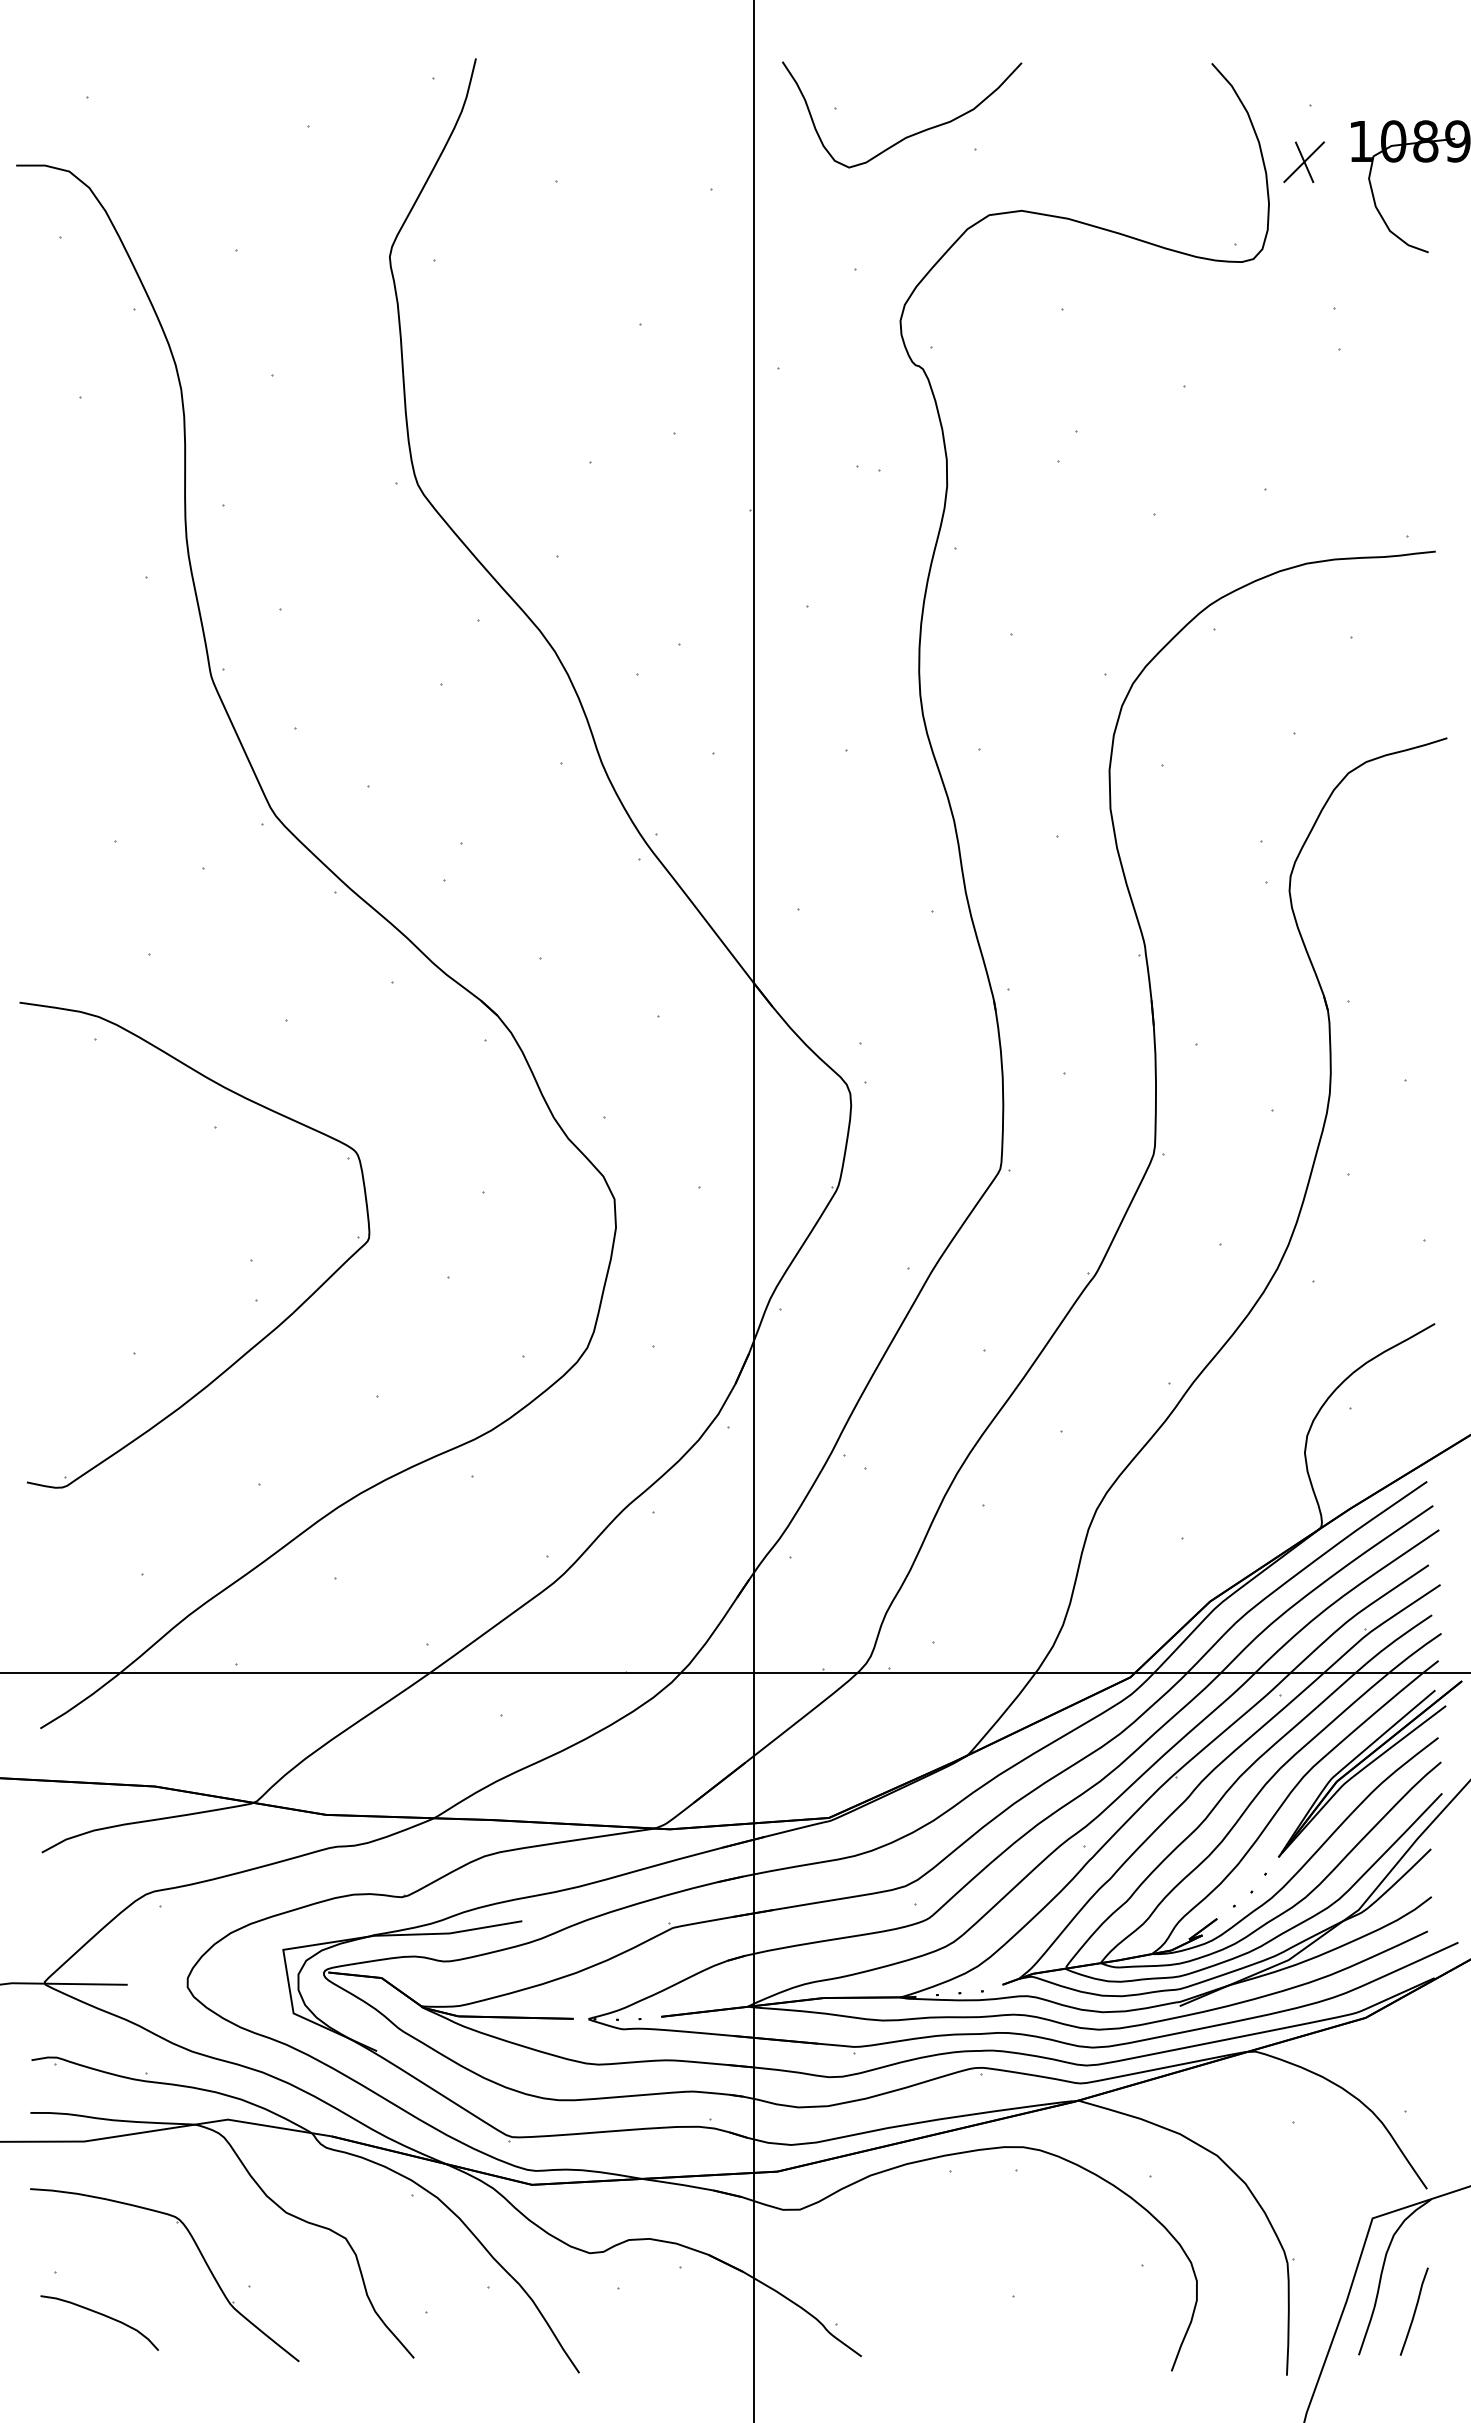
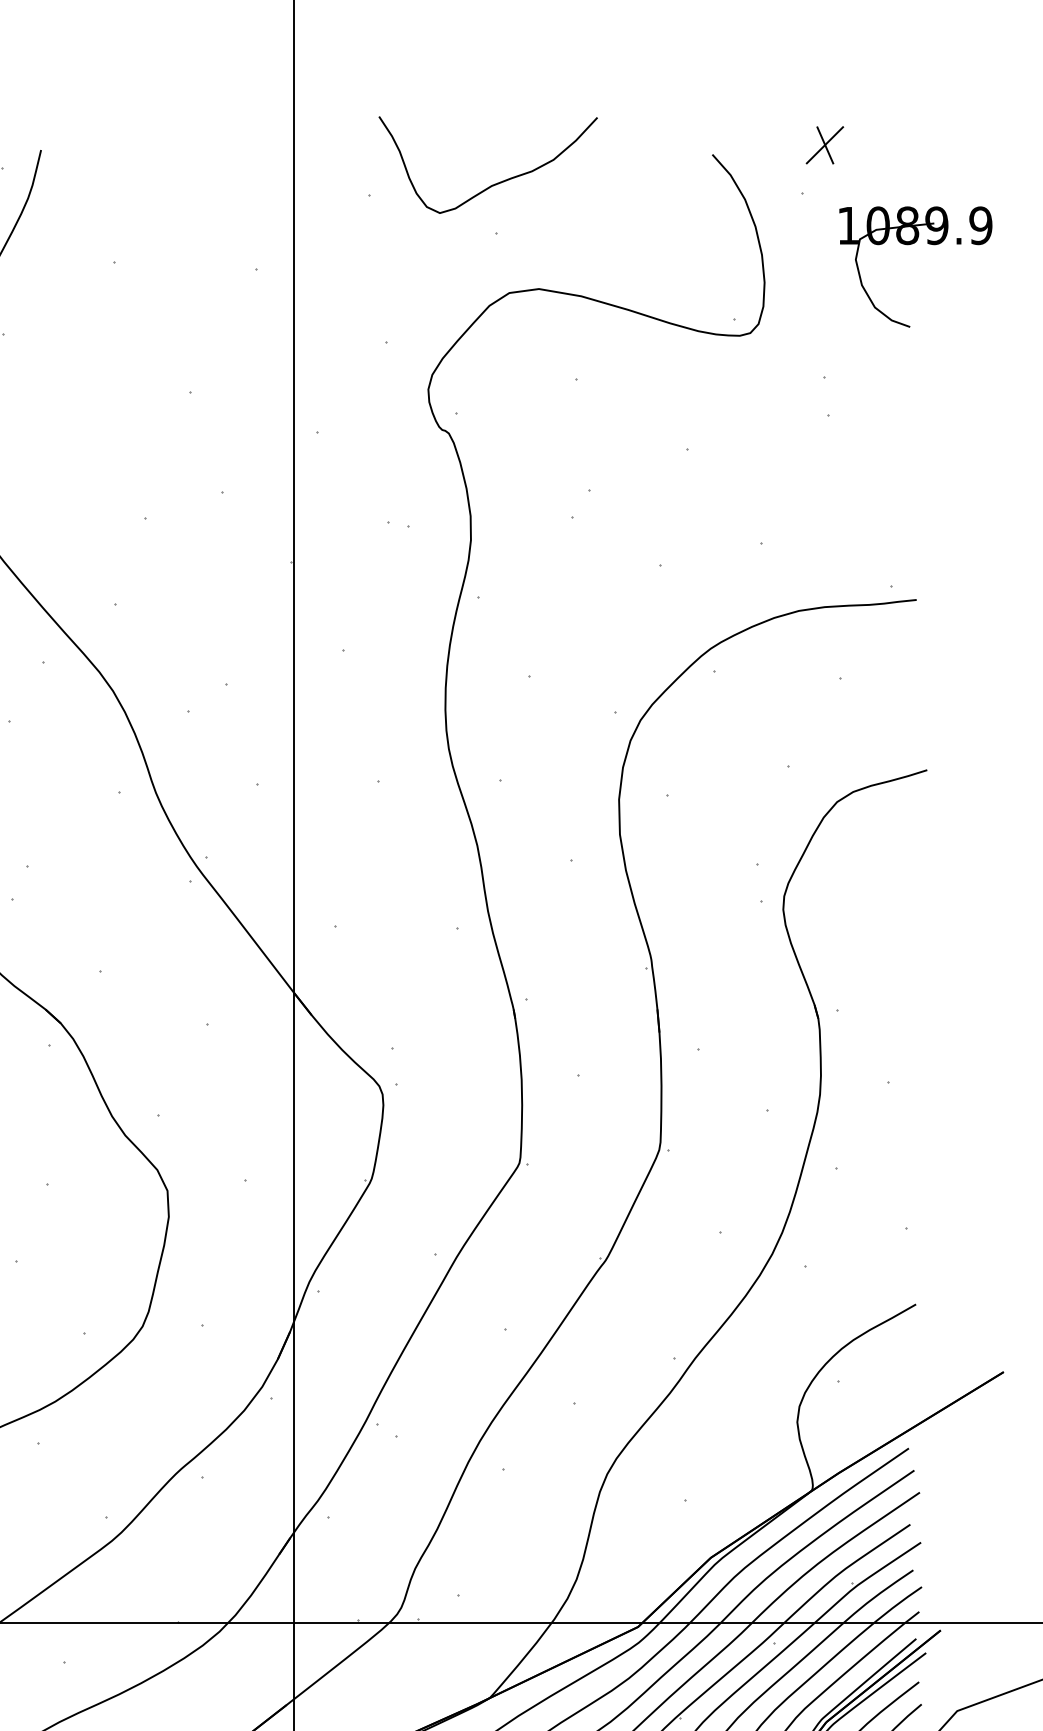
curve: (908, 135) -> (494, 183), moved
part: (1304, 162) -> (825, 145), moved

